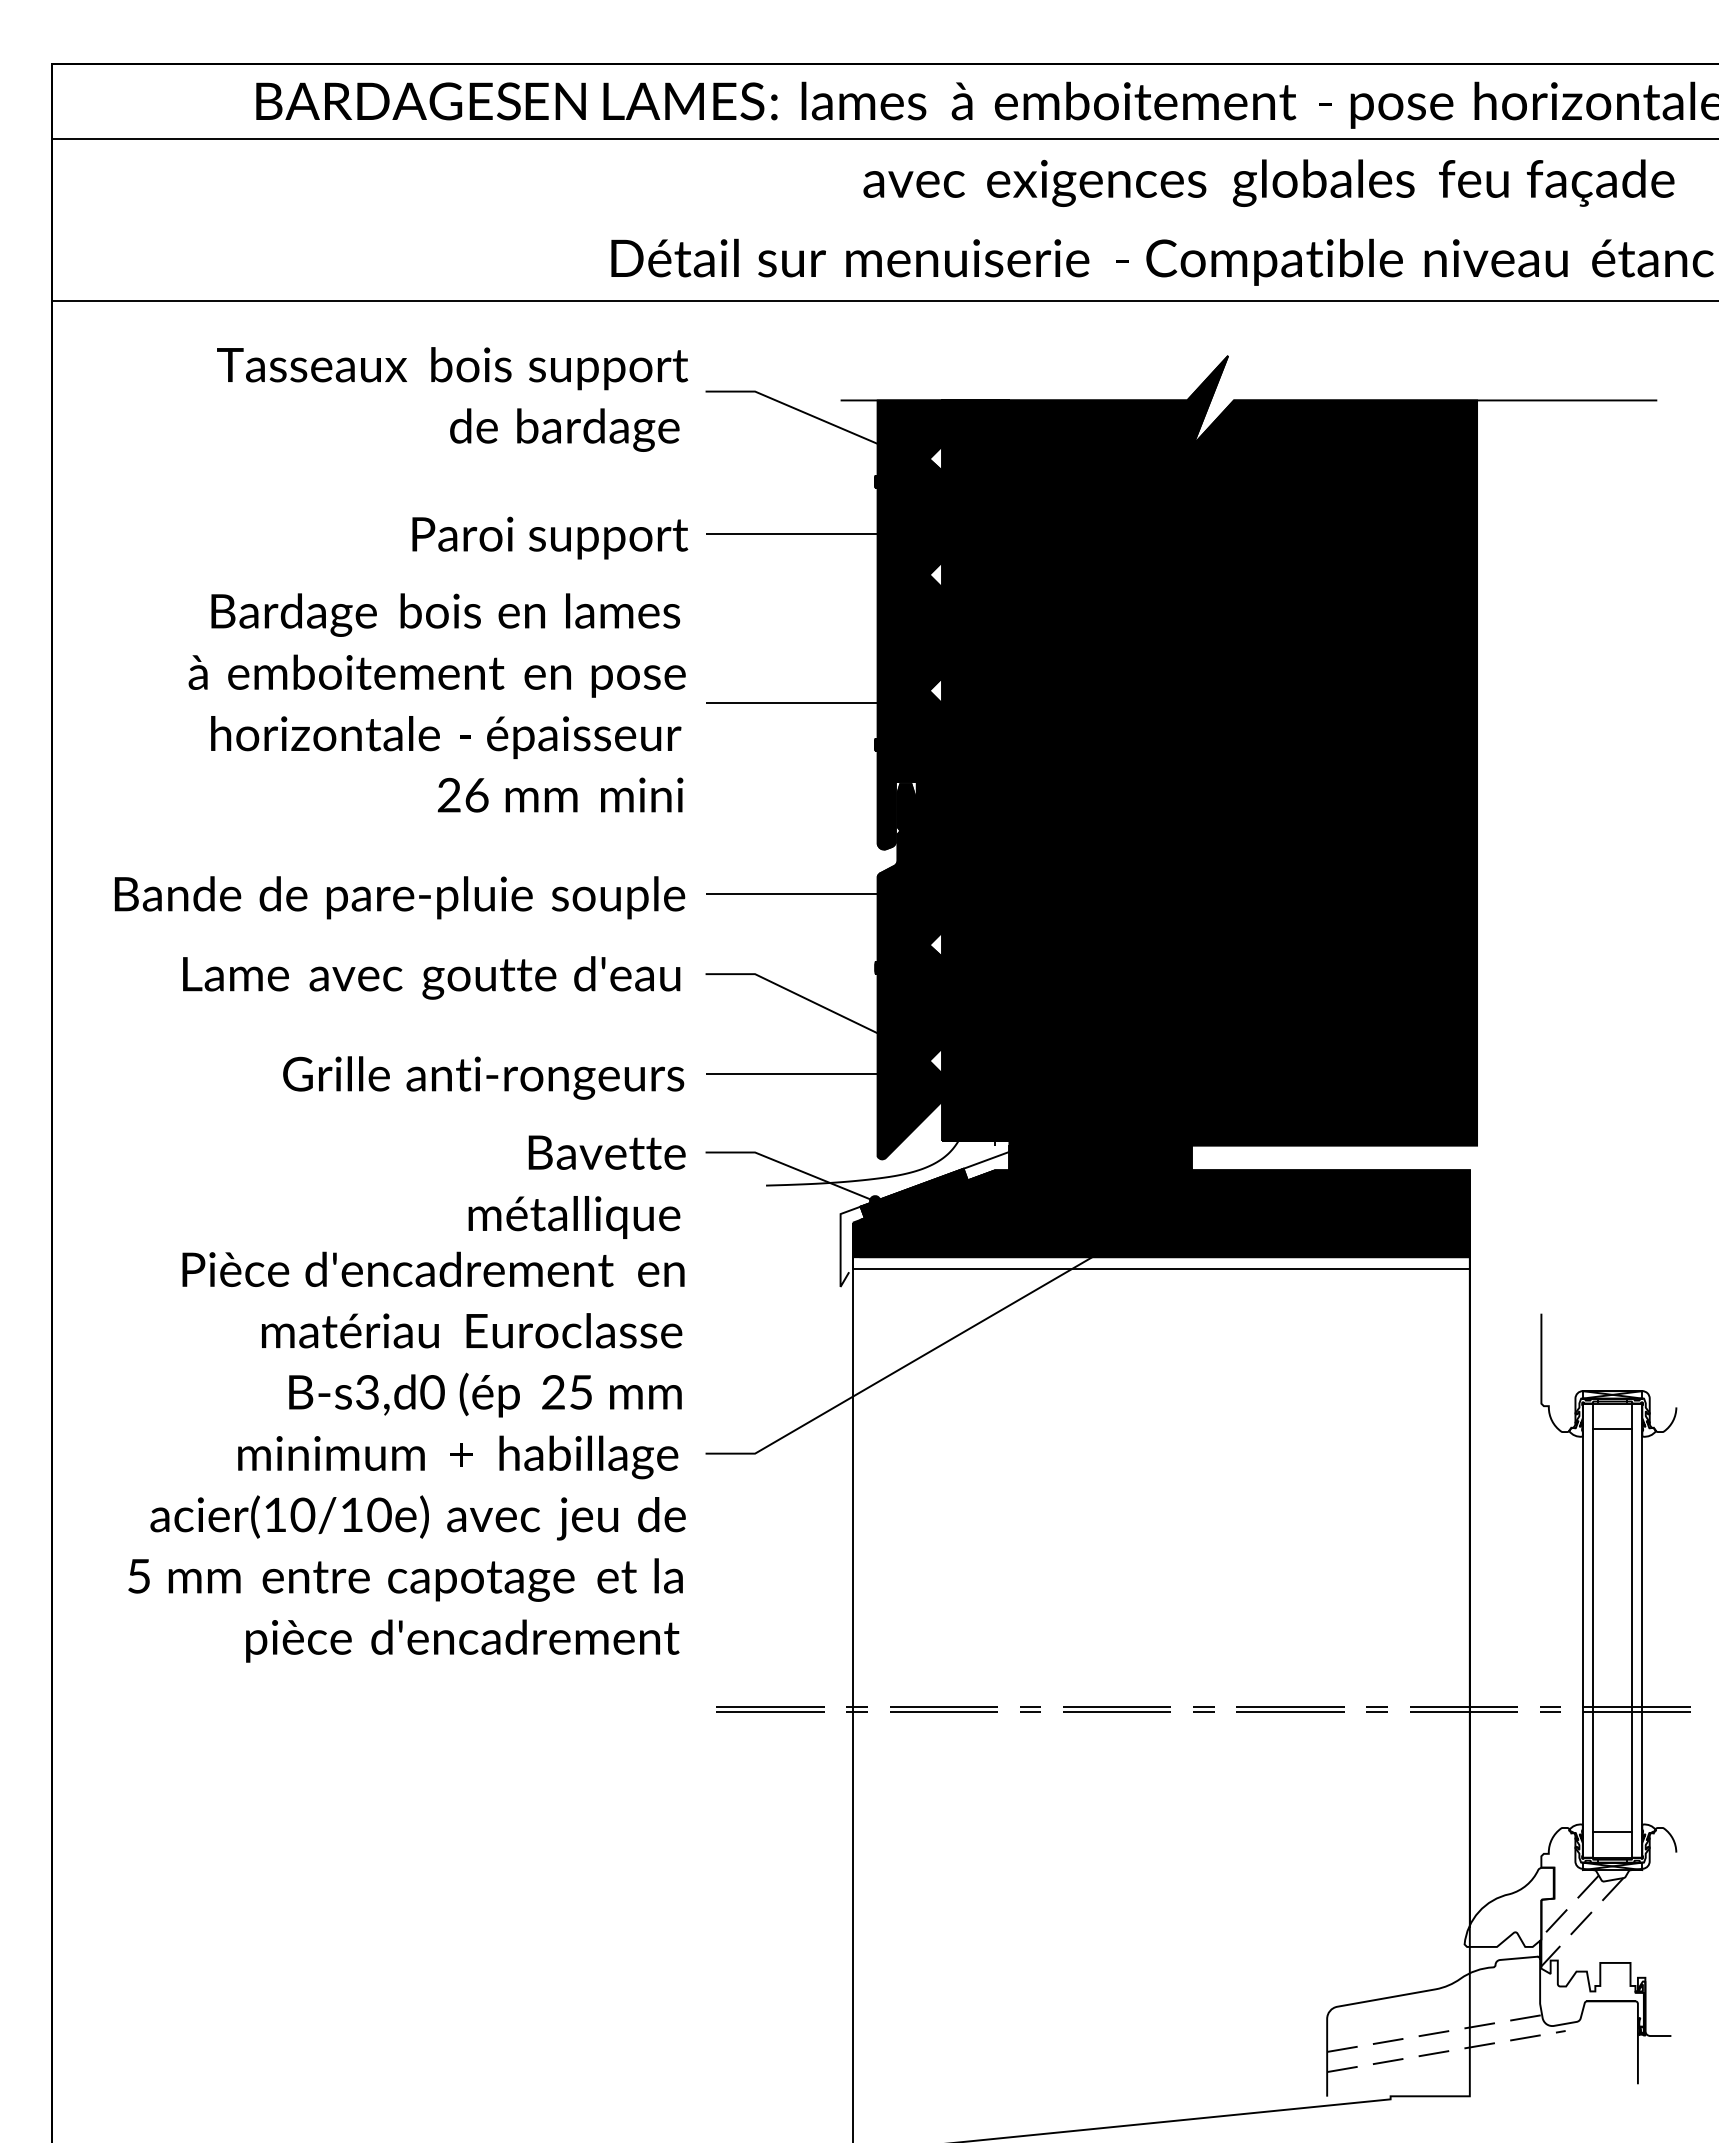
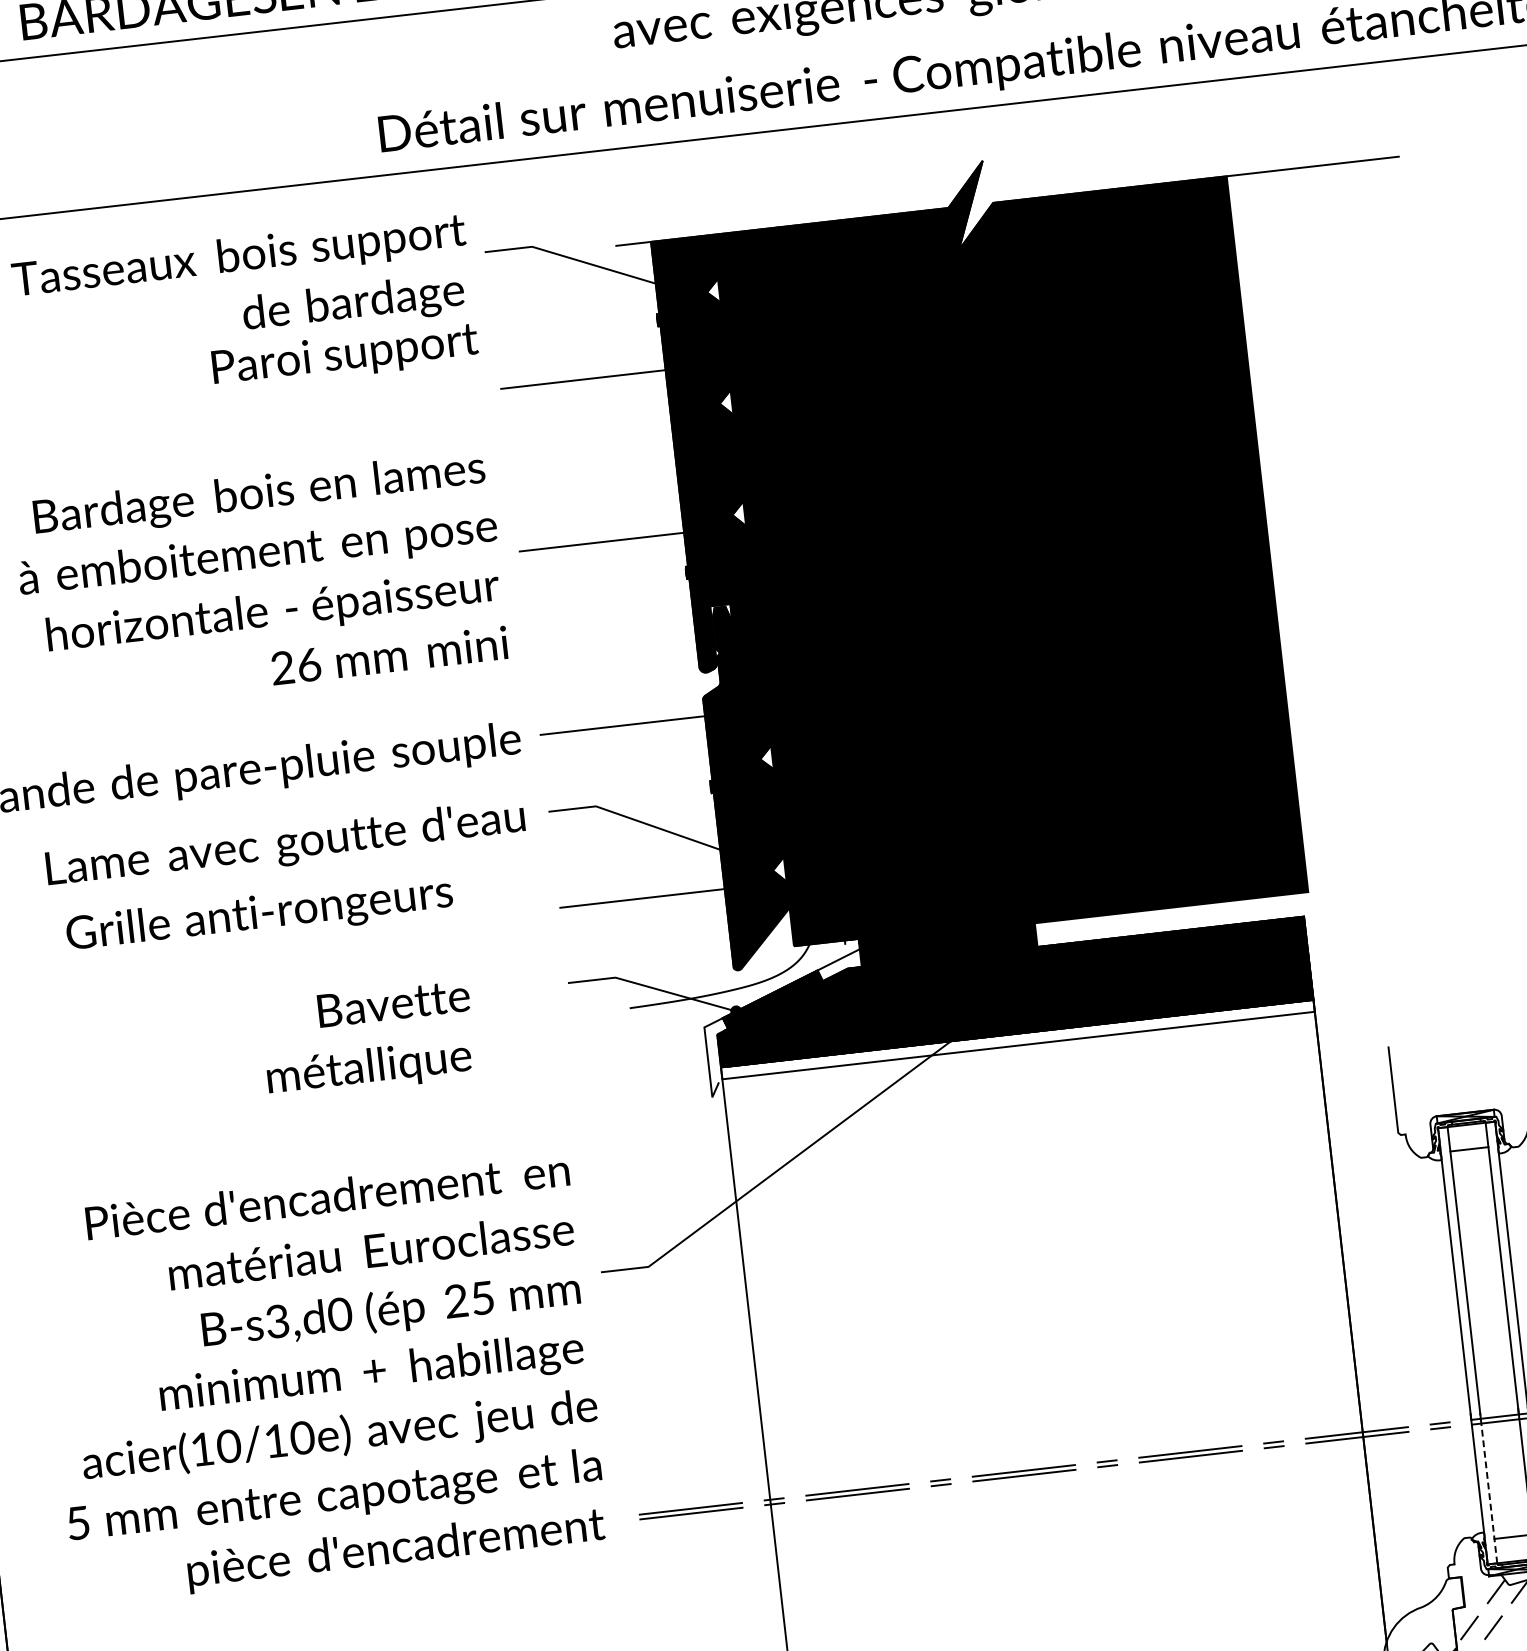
text: (550, 537) -> (345, 355), moved
text: (483, 1077) -> (259, 915), moved
text: (576, 1186) -> (367, 1038), moved
text: (406, 1456) -> (322, 1378), moved
line: (1592, 1778) -> (1488, 1487), solid -> dashed

